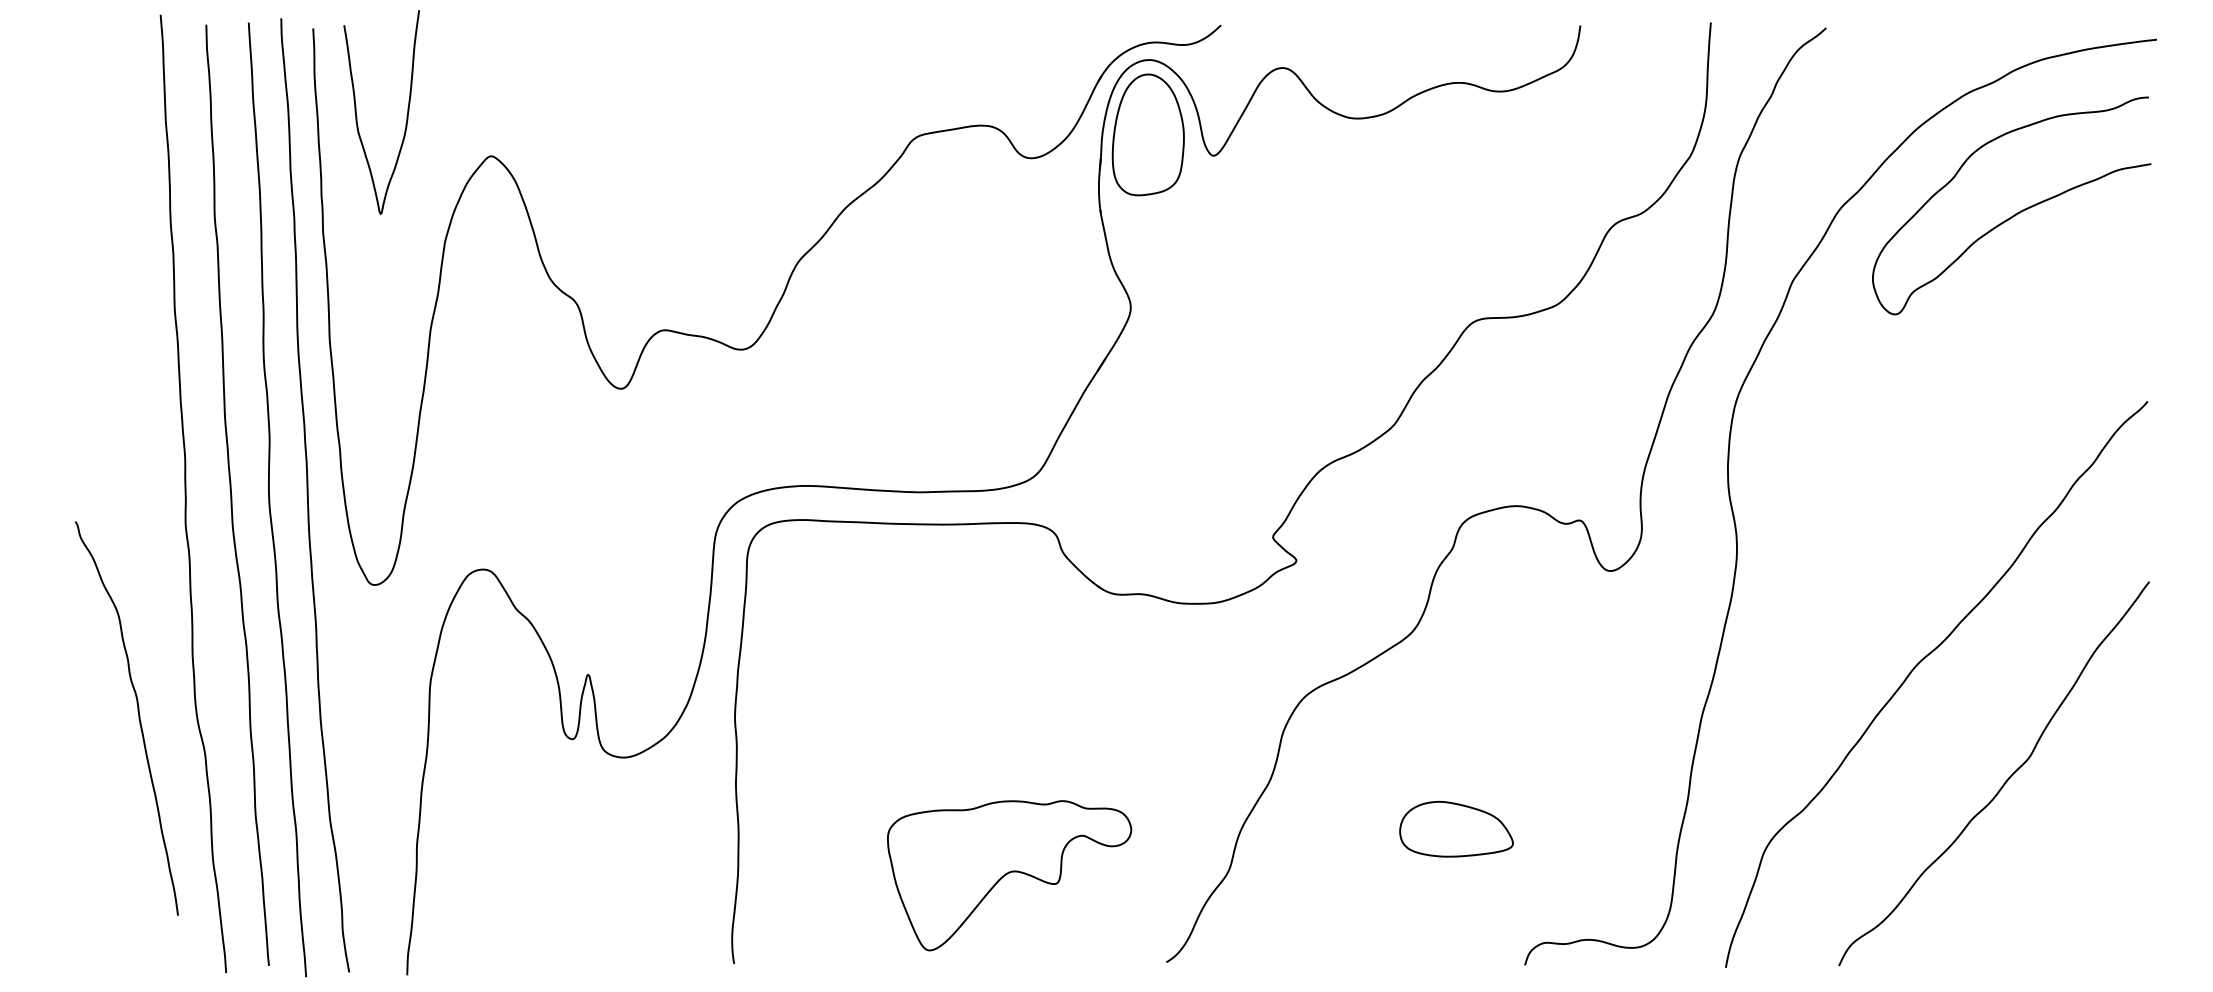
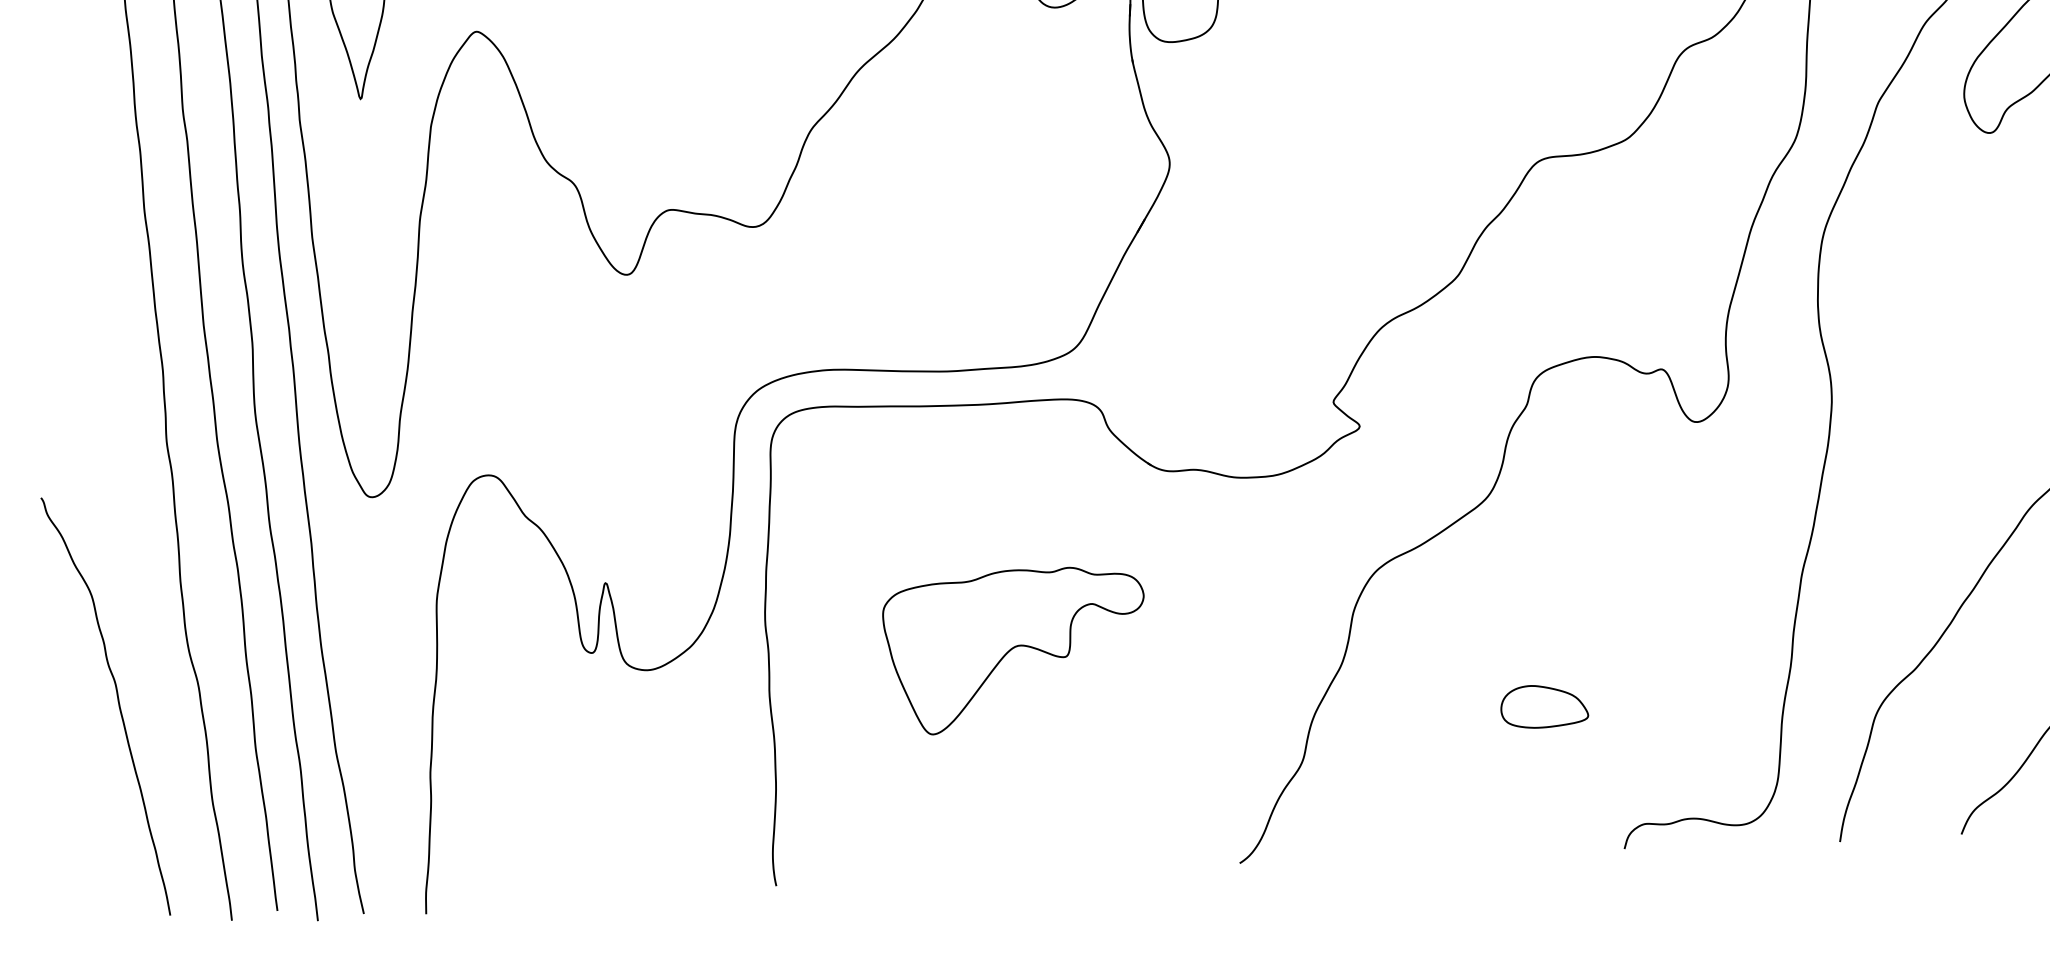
curve: (138, 718) -> (118, 705), moved
part: (1456, 828) -> (1544, 705), size x0.71
part: (1009, 875) -> (1015, 650), moved

